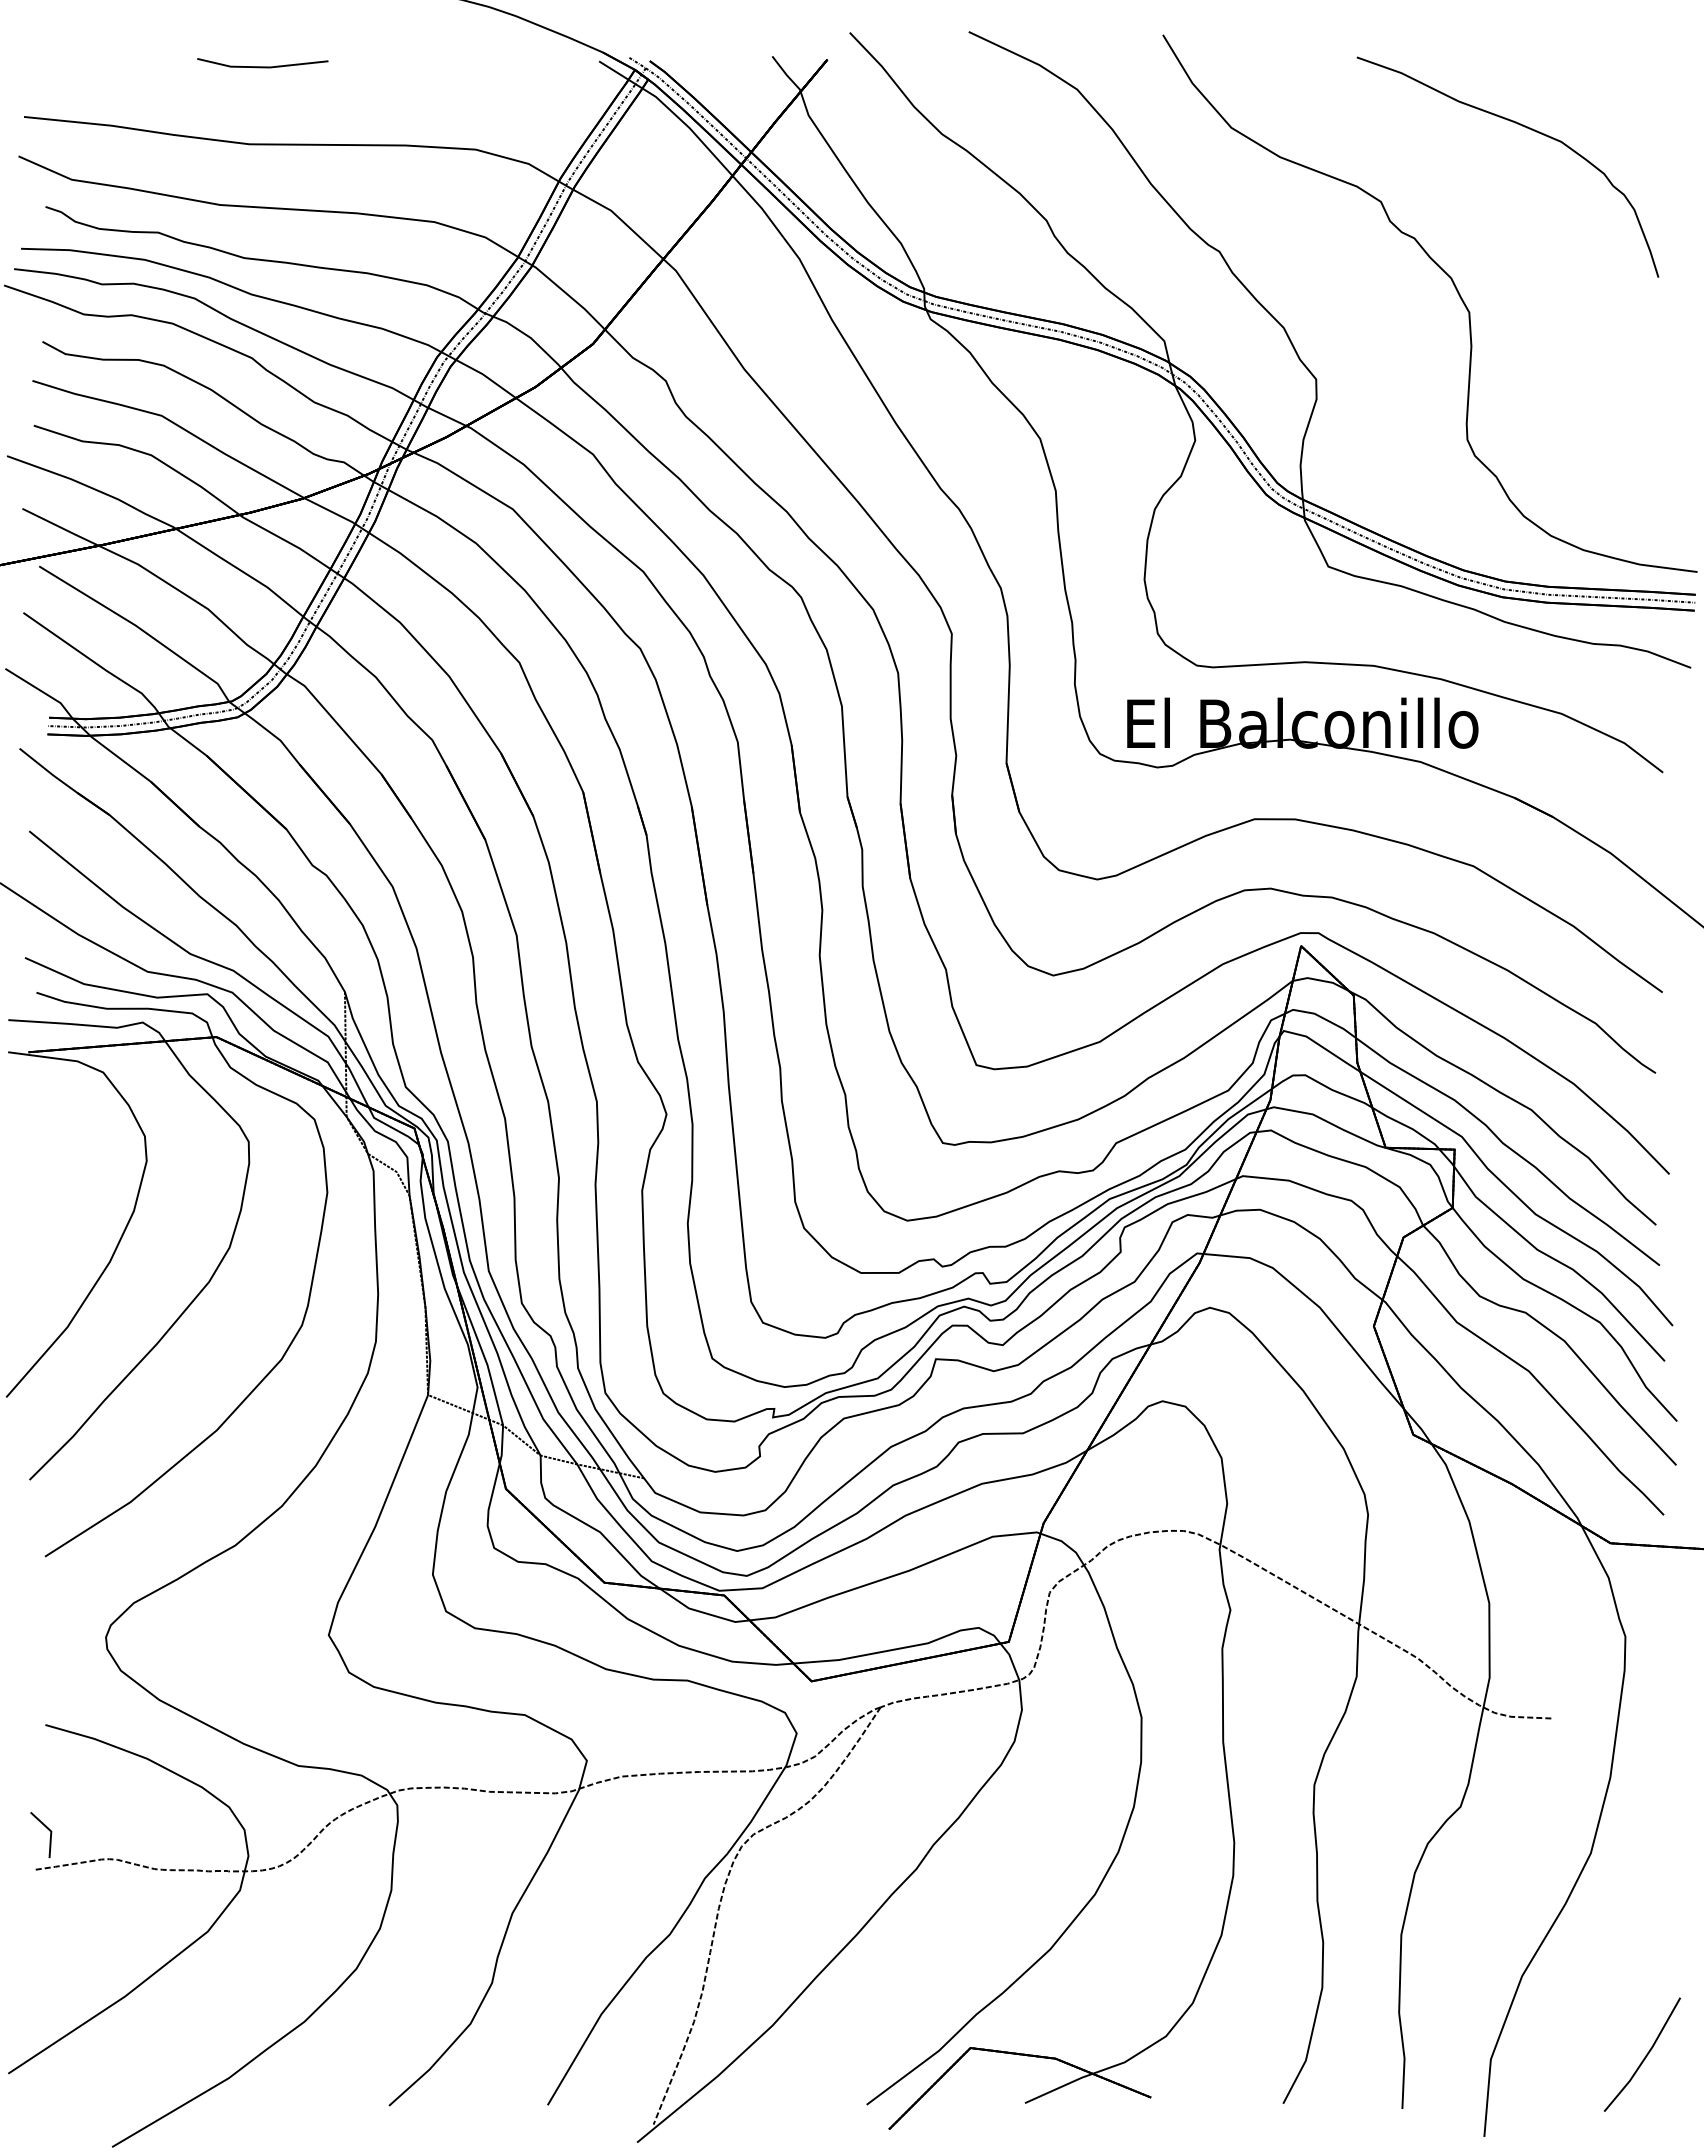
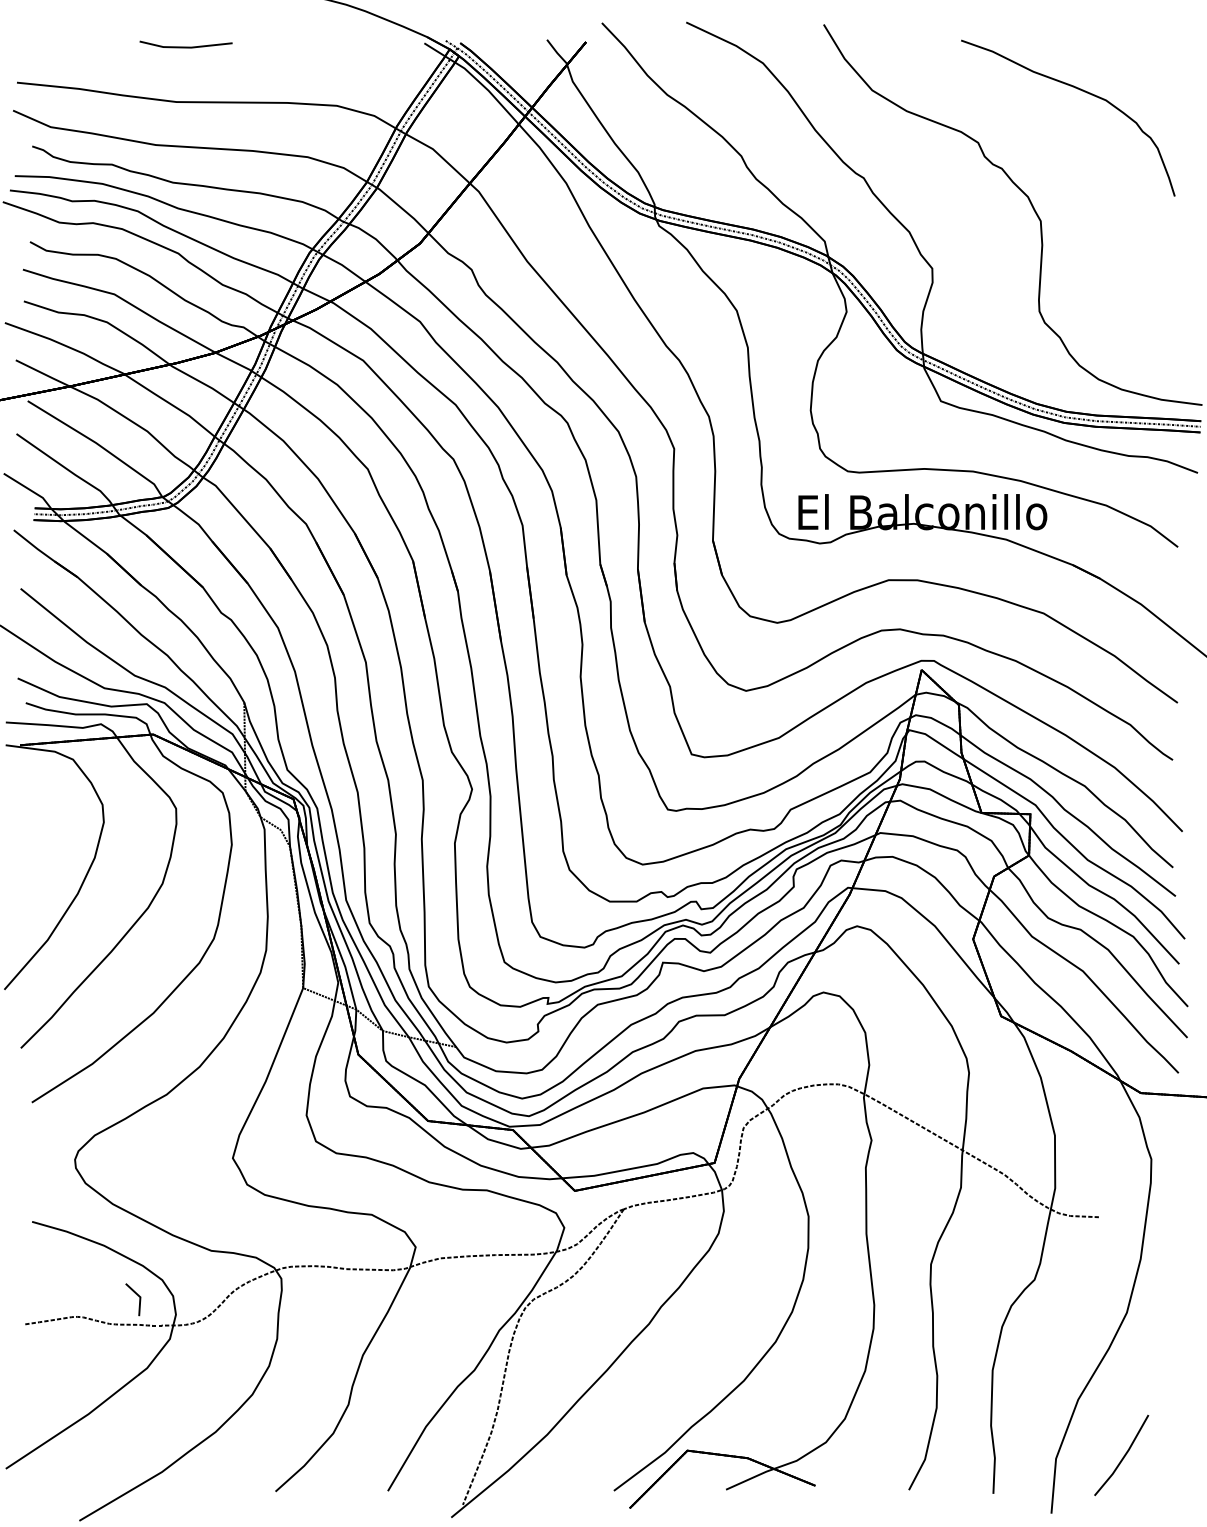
line: (47, 1829) -> (137, 1295), moved
line: (1645, 2055) -> (1123, 1455), moved

